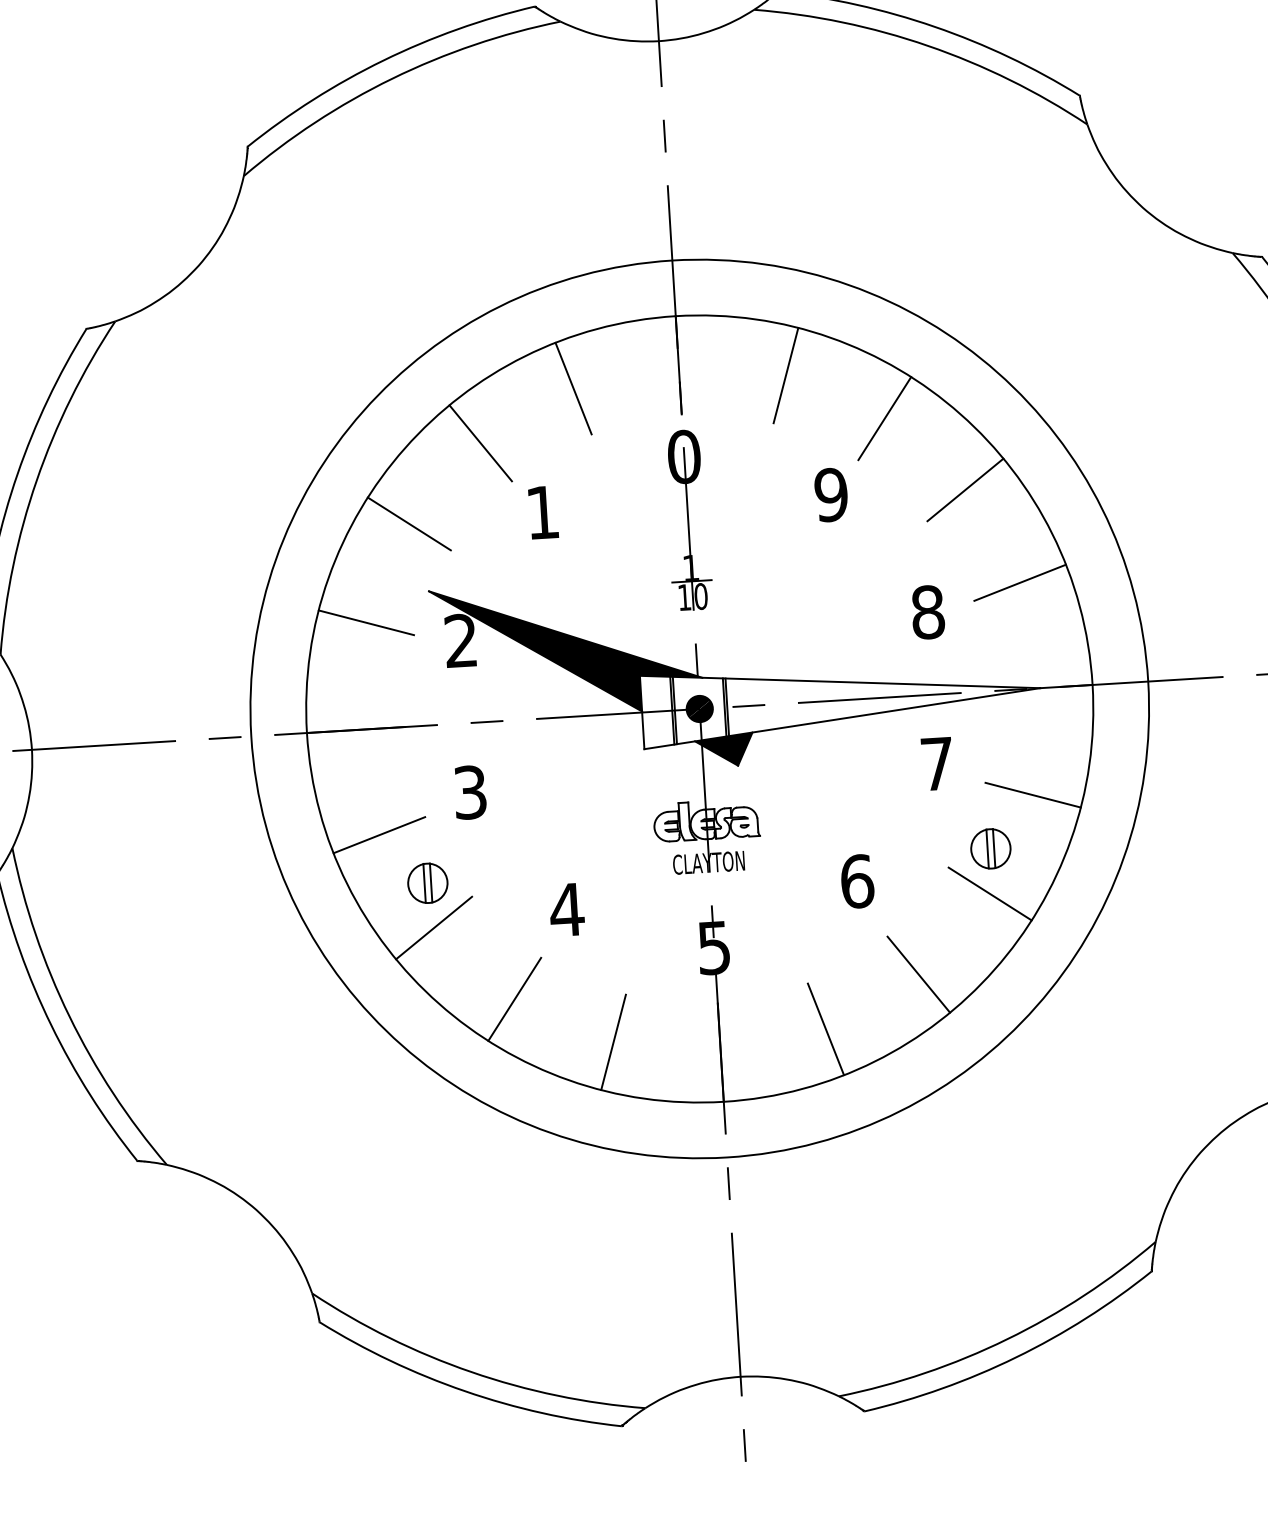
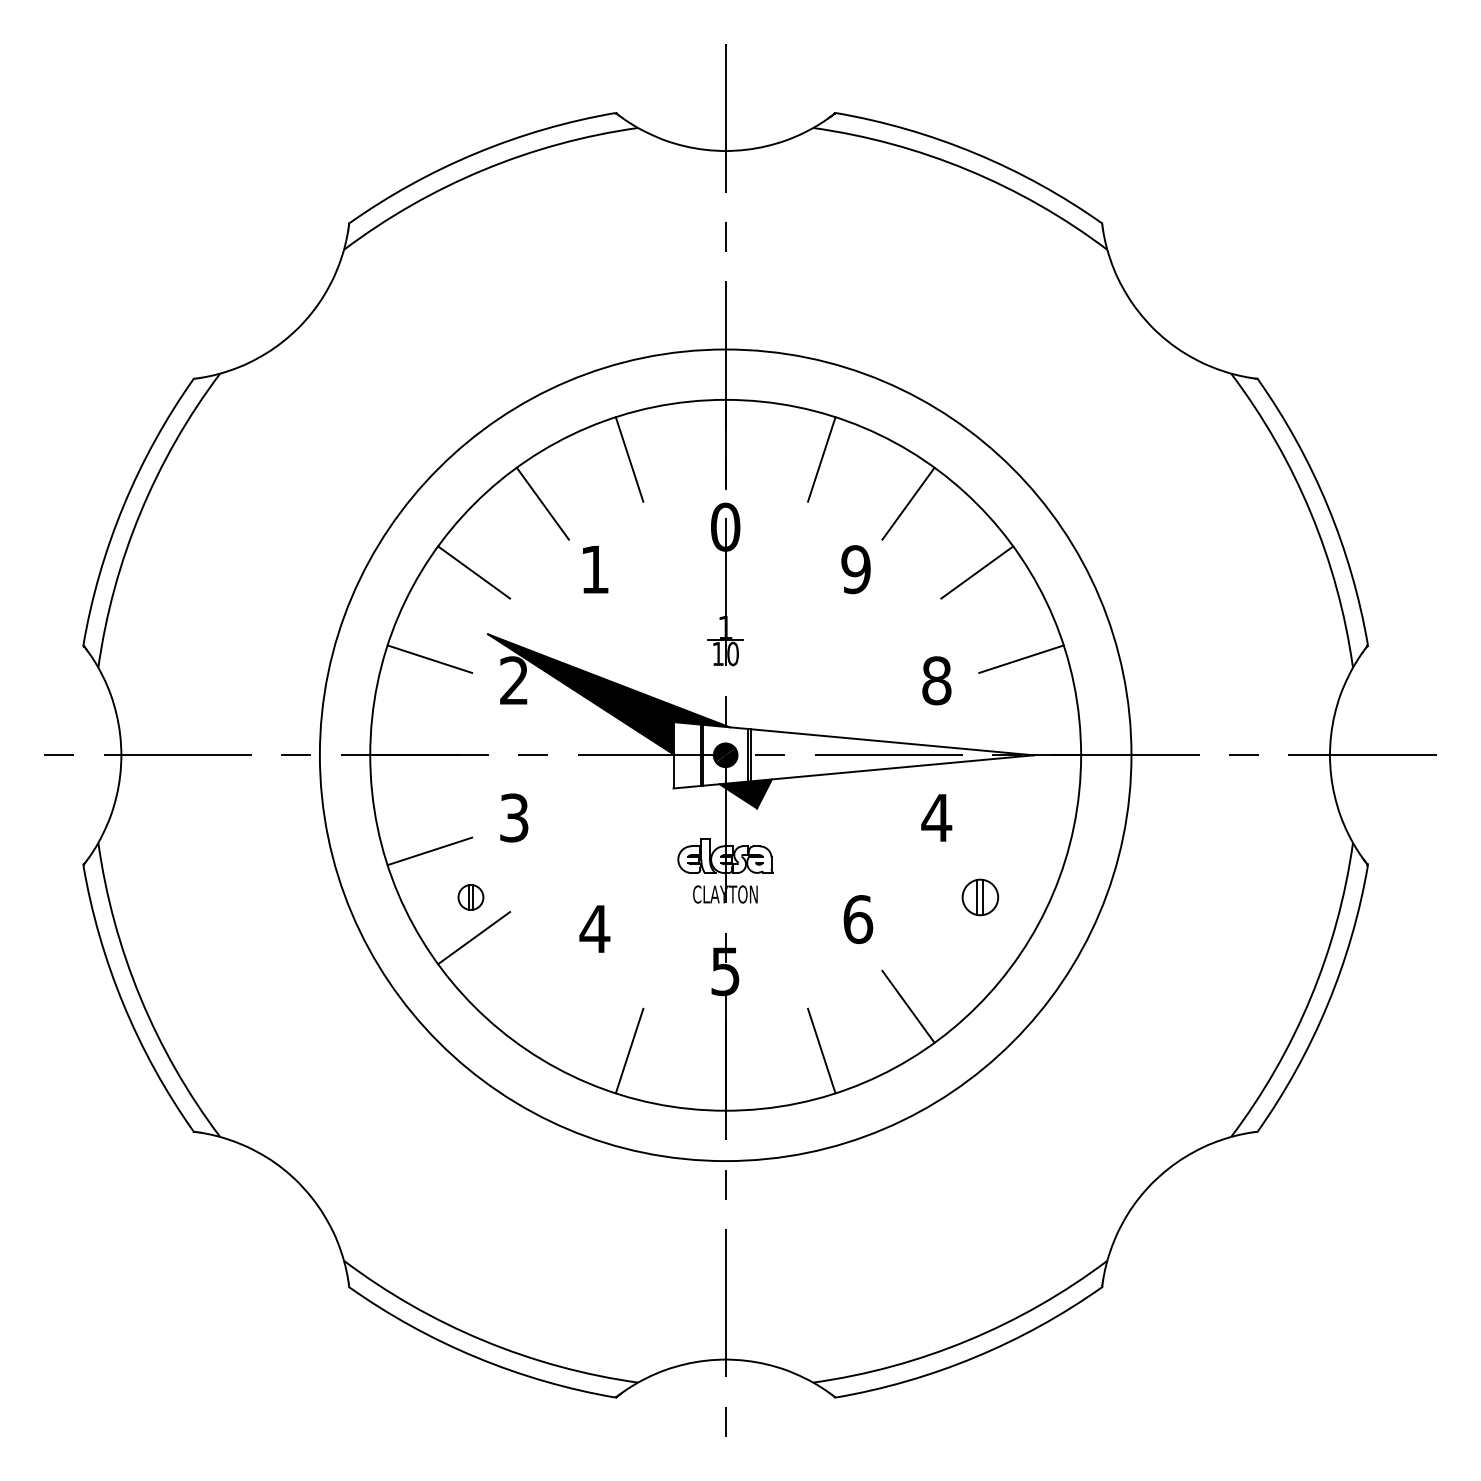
text: (936, 763) -> (936, 817), 7 -> 4
line: (1033, 795) -> (1021, 851), removed
part: (427, 883) -> (470, 897), size x0.7
line: (990, 894) -> (977, 938), removed
line: (514, 998) -> (542, 1006), removed

